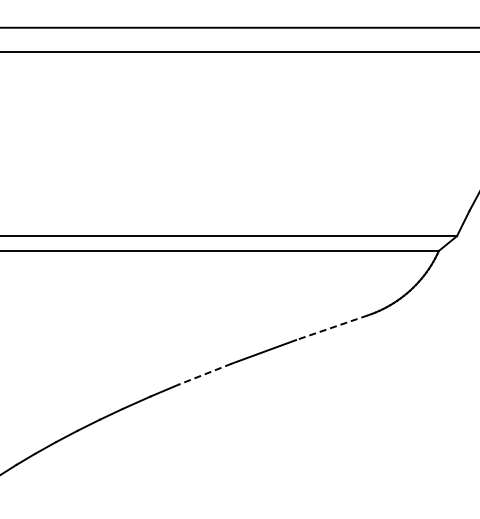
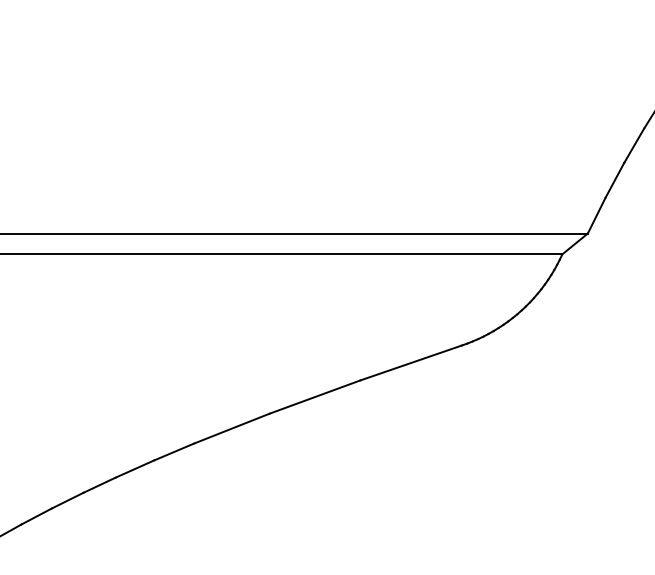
line: (331, 327) -> (410, 362), dashed -> solid
line: (204, 374) -> (231, 429), dashed -> solid

